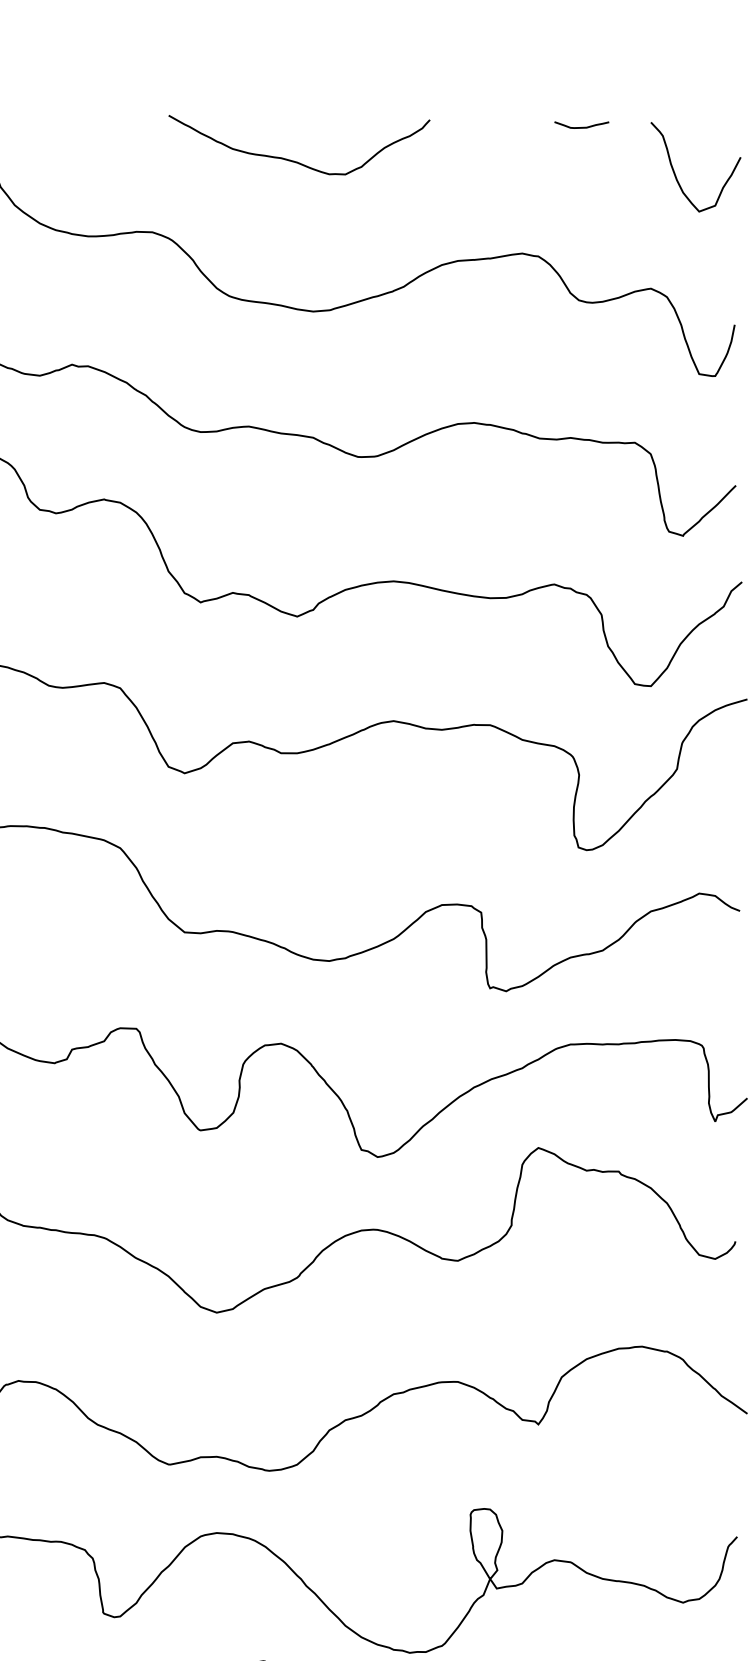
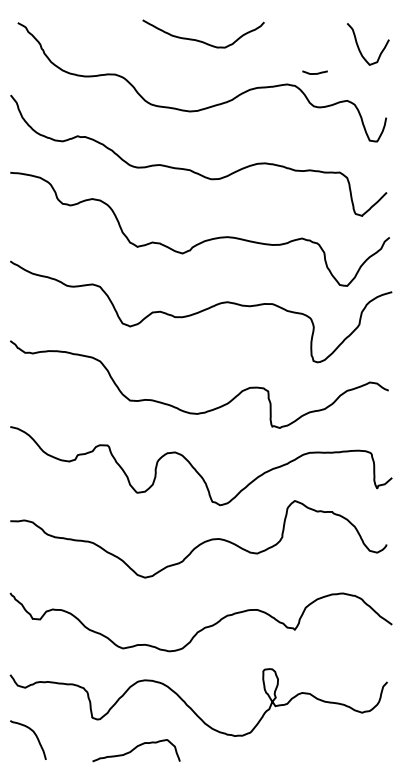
curve: (580, 126) -> (314, 73), moved
curve: (294, 159) -> (201, 40), moved

